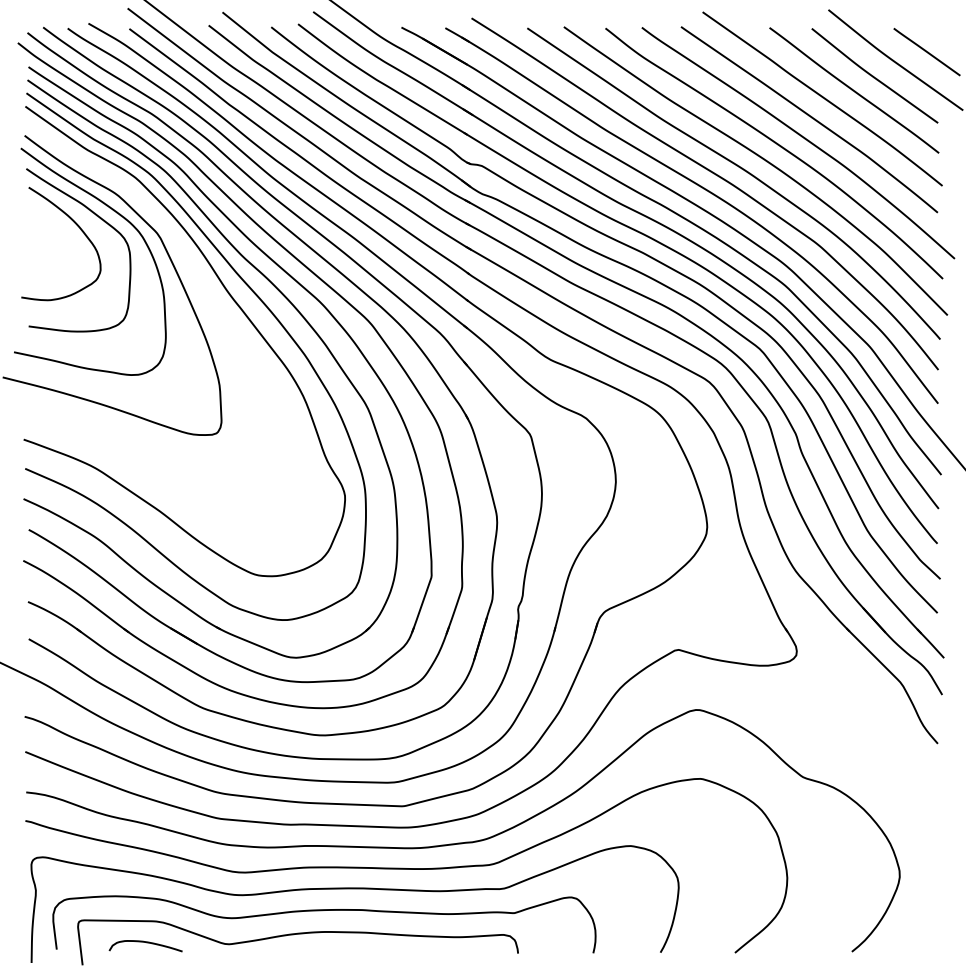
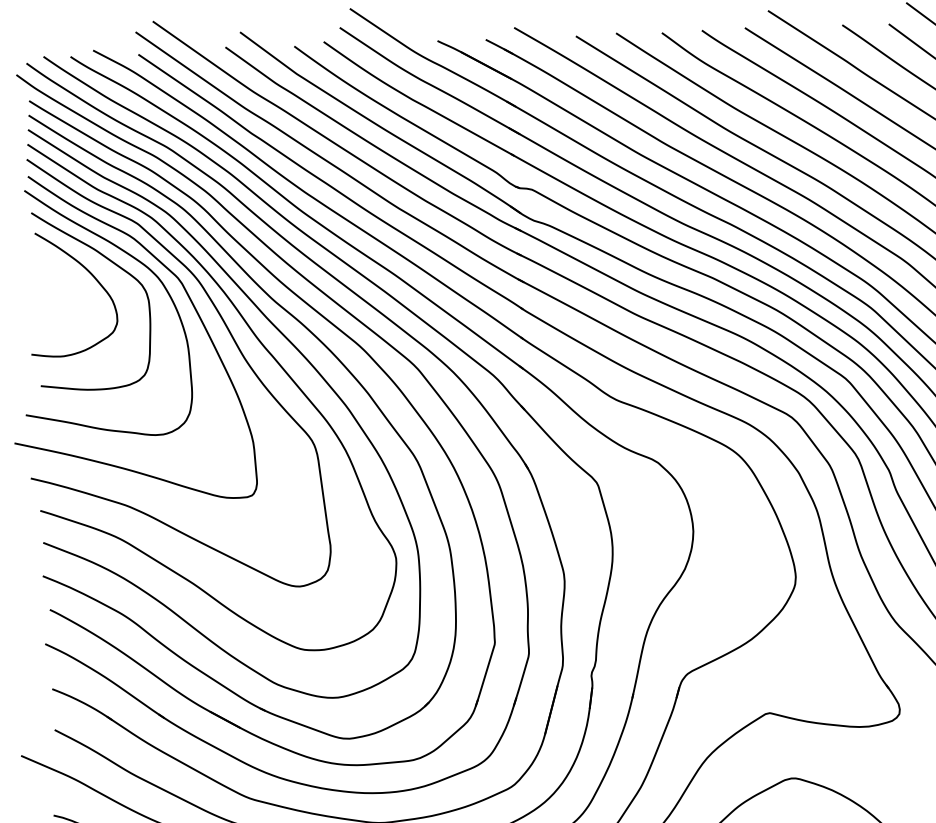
curve: (204, 291) -> (232, 339), added

